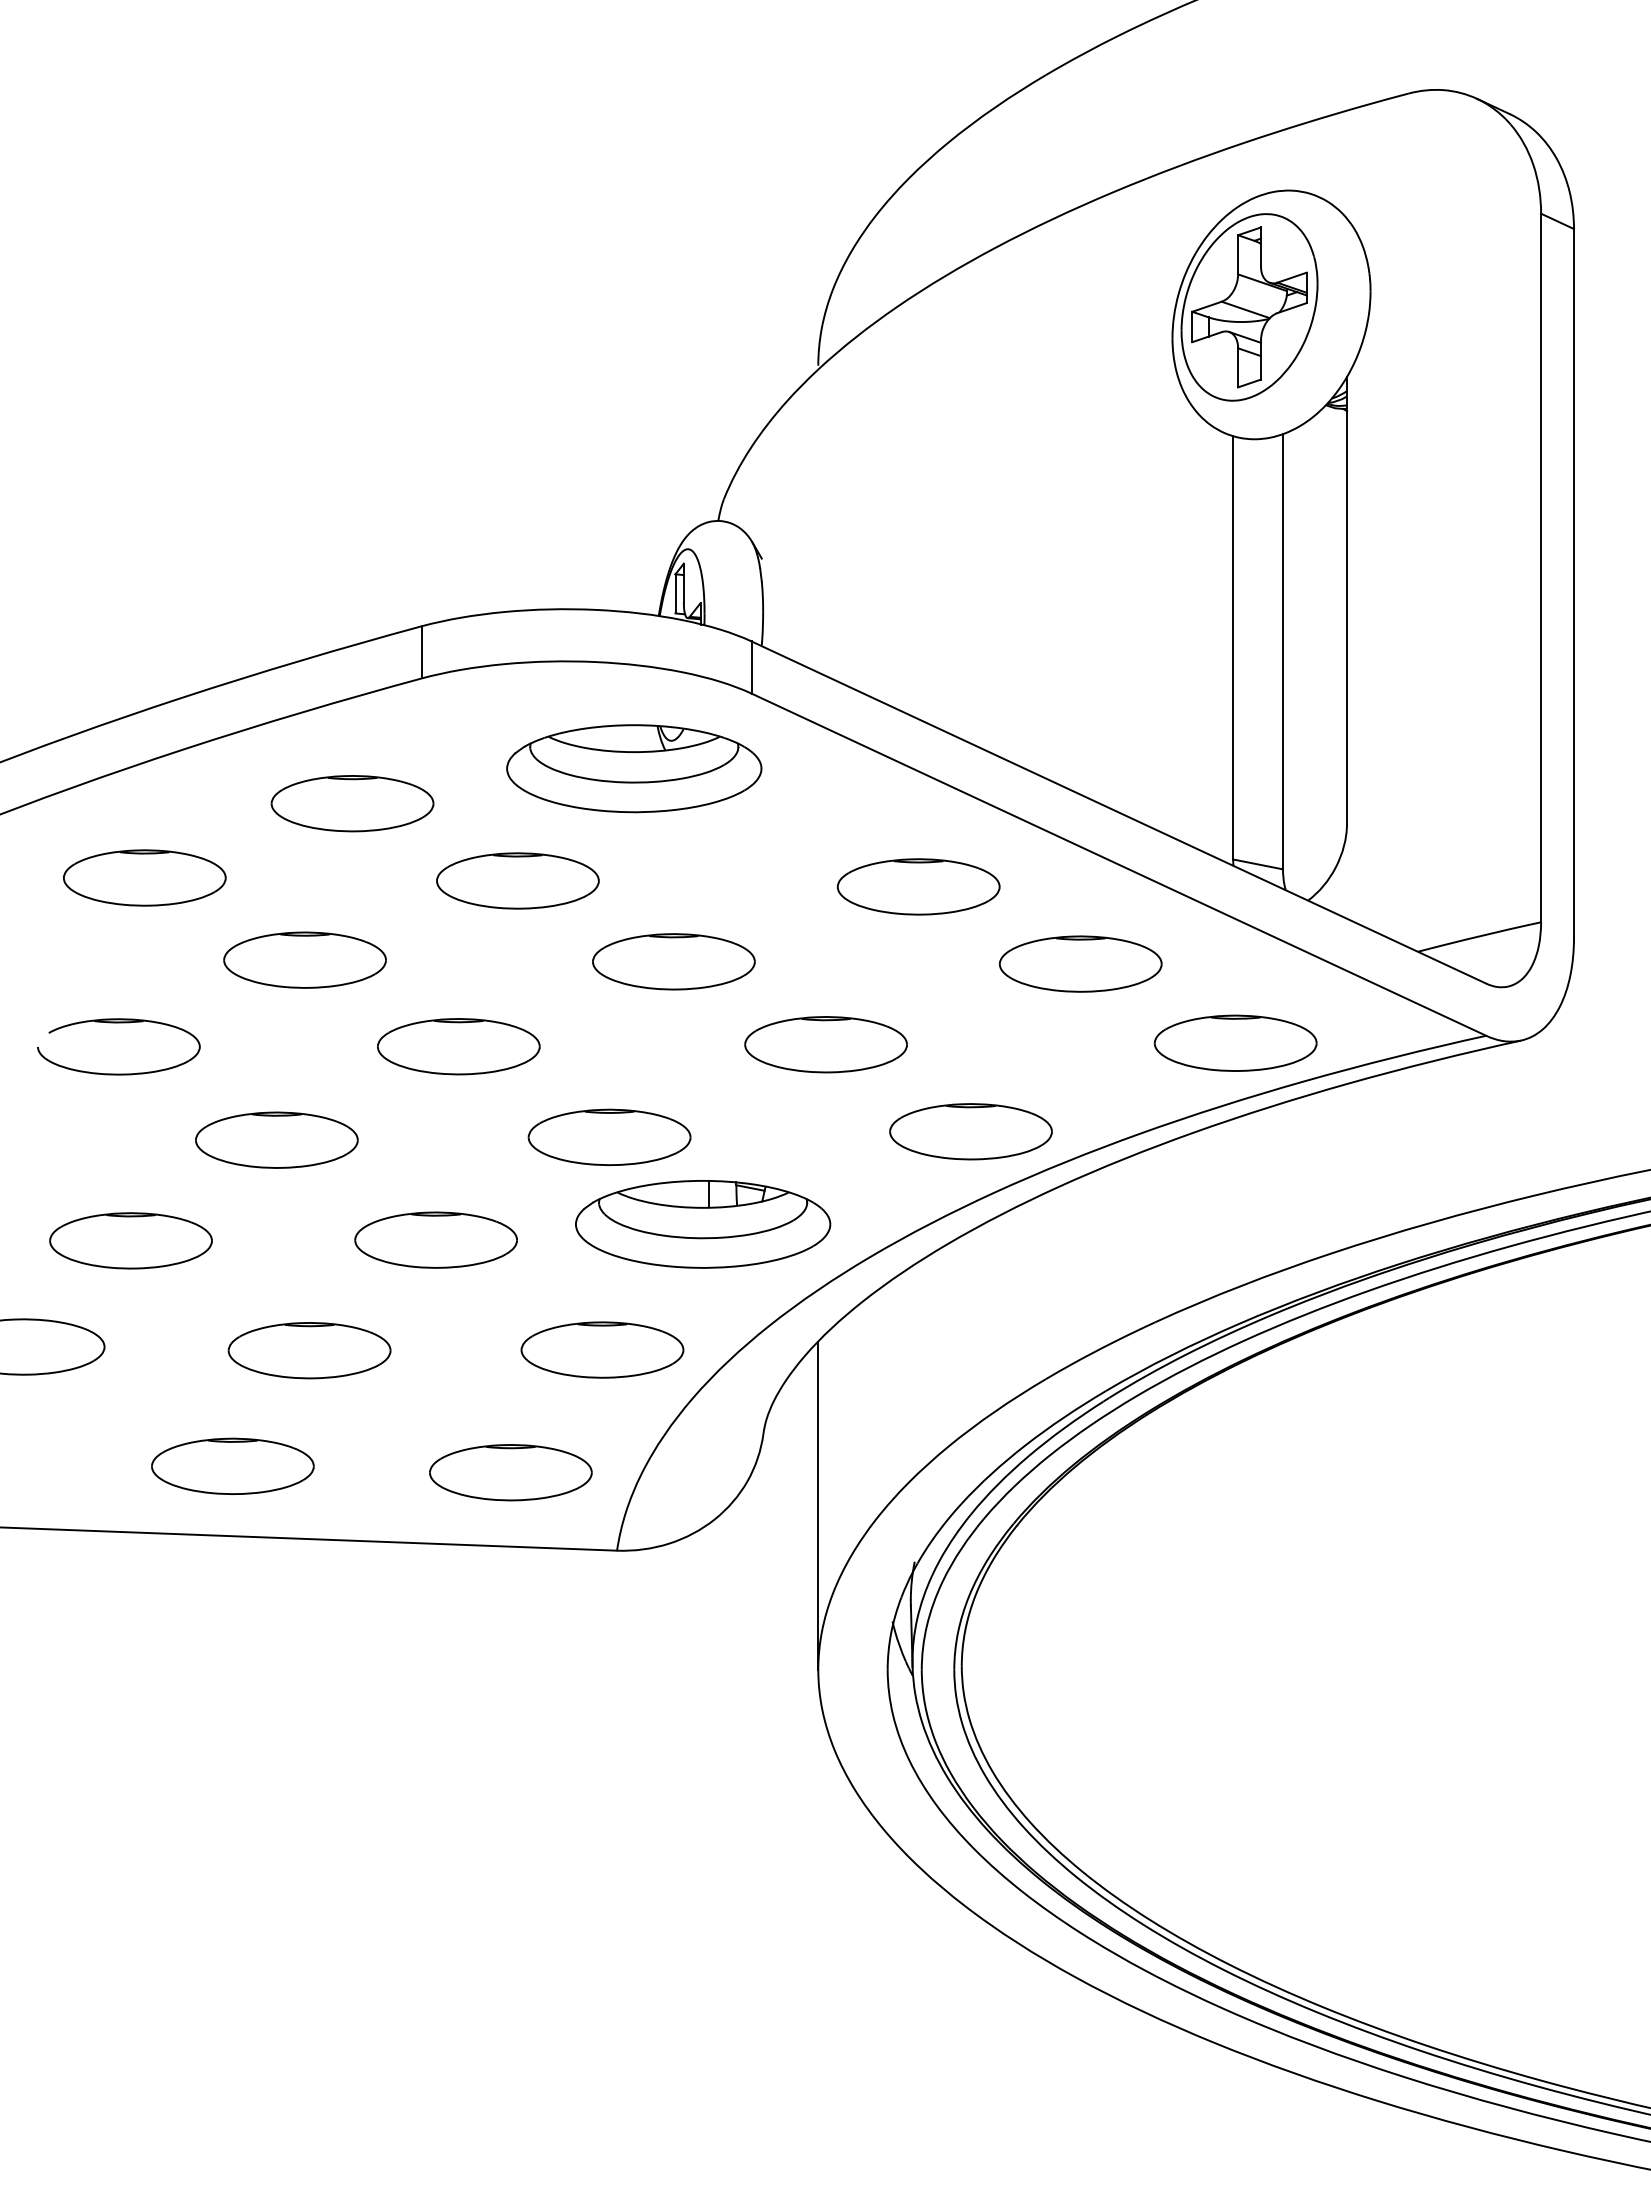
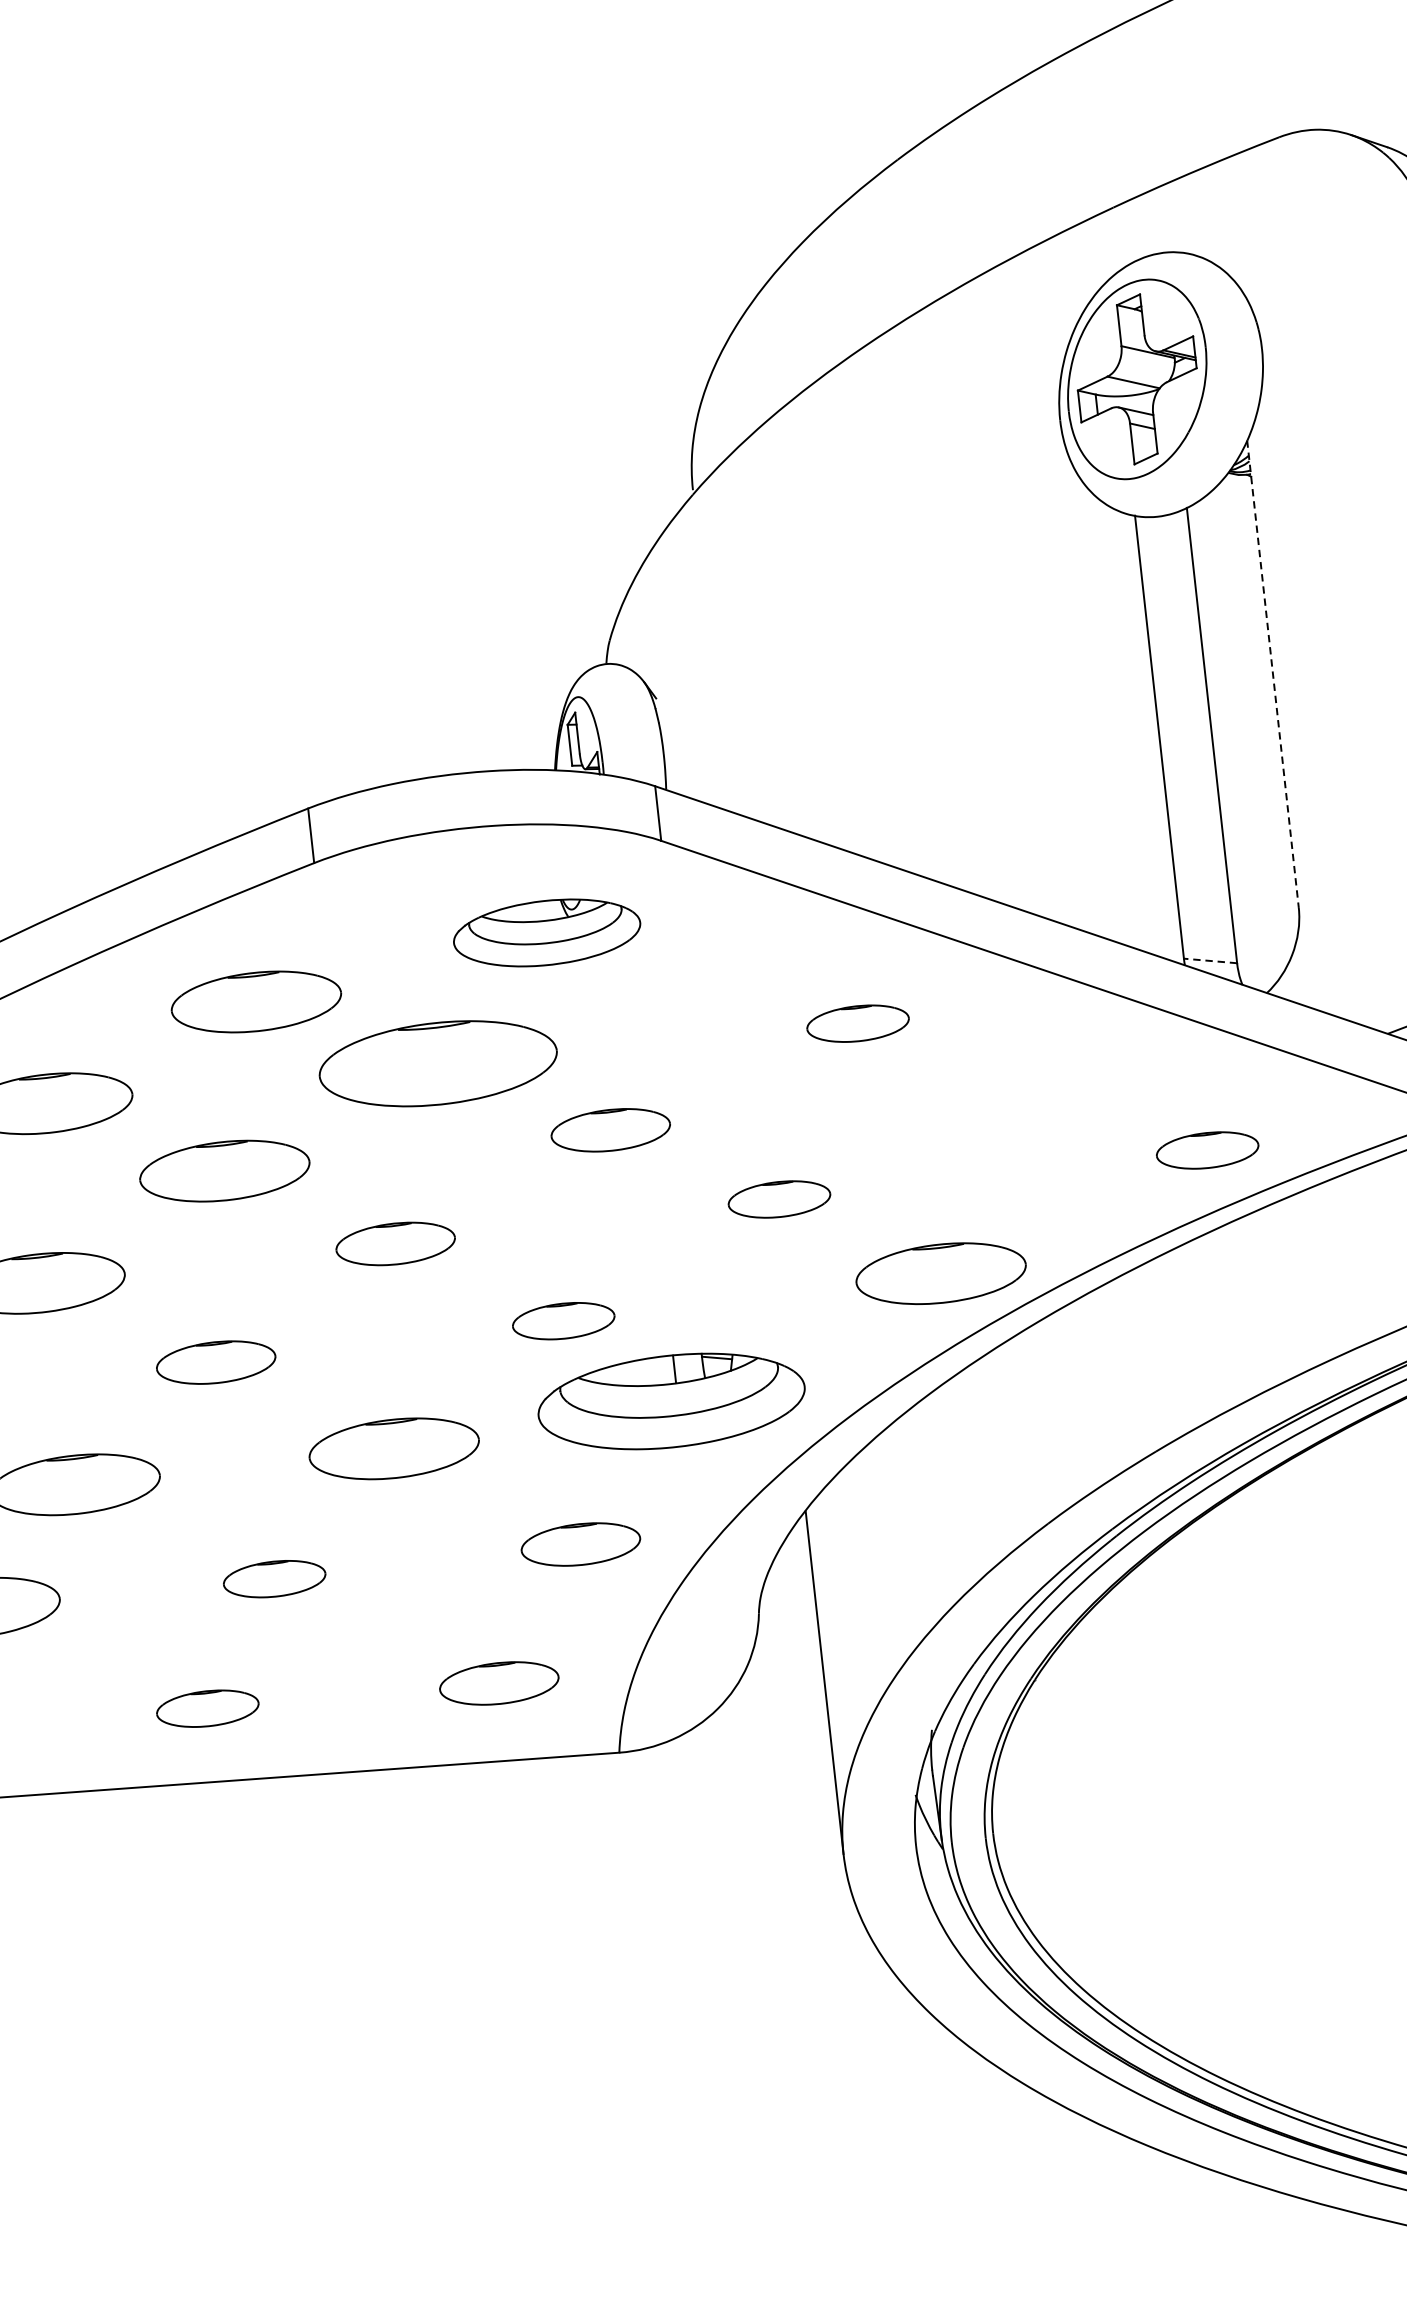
line: (1347, 600) -> (1273, 674), solid -> dashed
part: (634, 768) -> (547, 932), size x0.7
line: (1257, 864) -> (1209, 961), solid -> dashed
part: (517, 880) -> (437, 1063), size x1.4
part: (918, 886) -> (857, 1023), size x0.6
part: (673, 961) -> (610, 1129), size x0.7
part: (1080, 963) -> (1036, 1085), removed
part: (1235, 1042) -> (1207, 1149), size x0.6
part: (825, 1044) -> (778, 1199), size x0.6
part: (458, 1046) -> (395, 1243), size x0.7
part: (609, 1136) -> (563, 1320), size x0.6
part: (276, 1139) -> (215, 1361), size x0.7
part: (602, 1349) -> (580, 1543), size x0.7
part: (309, 1350) -> (274, 1578), size x0.6
part: (232, 1465) -> (207, 1708), size x0.6
part: (510, 1472) -> (498, 1683), size x0.7

